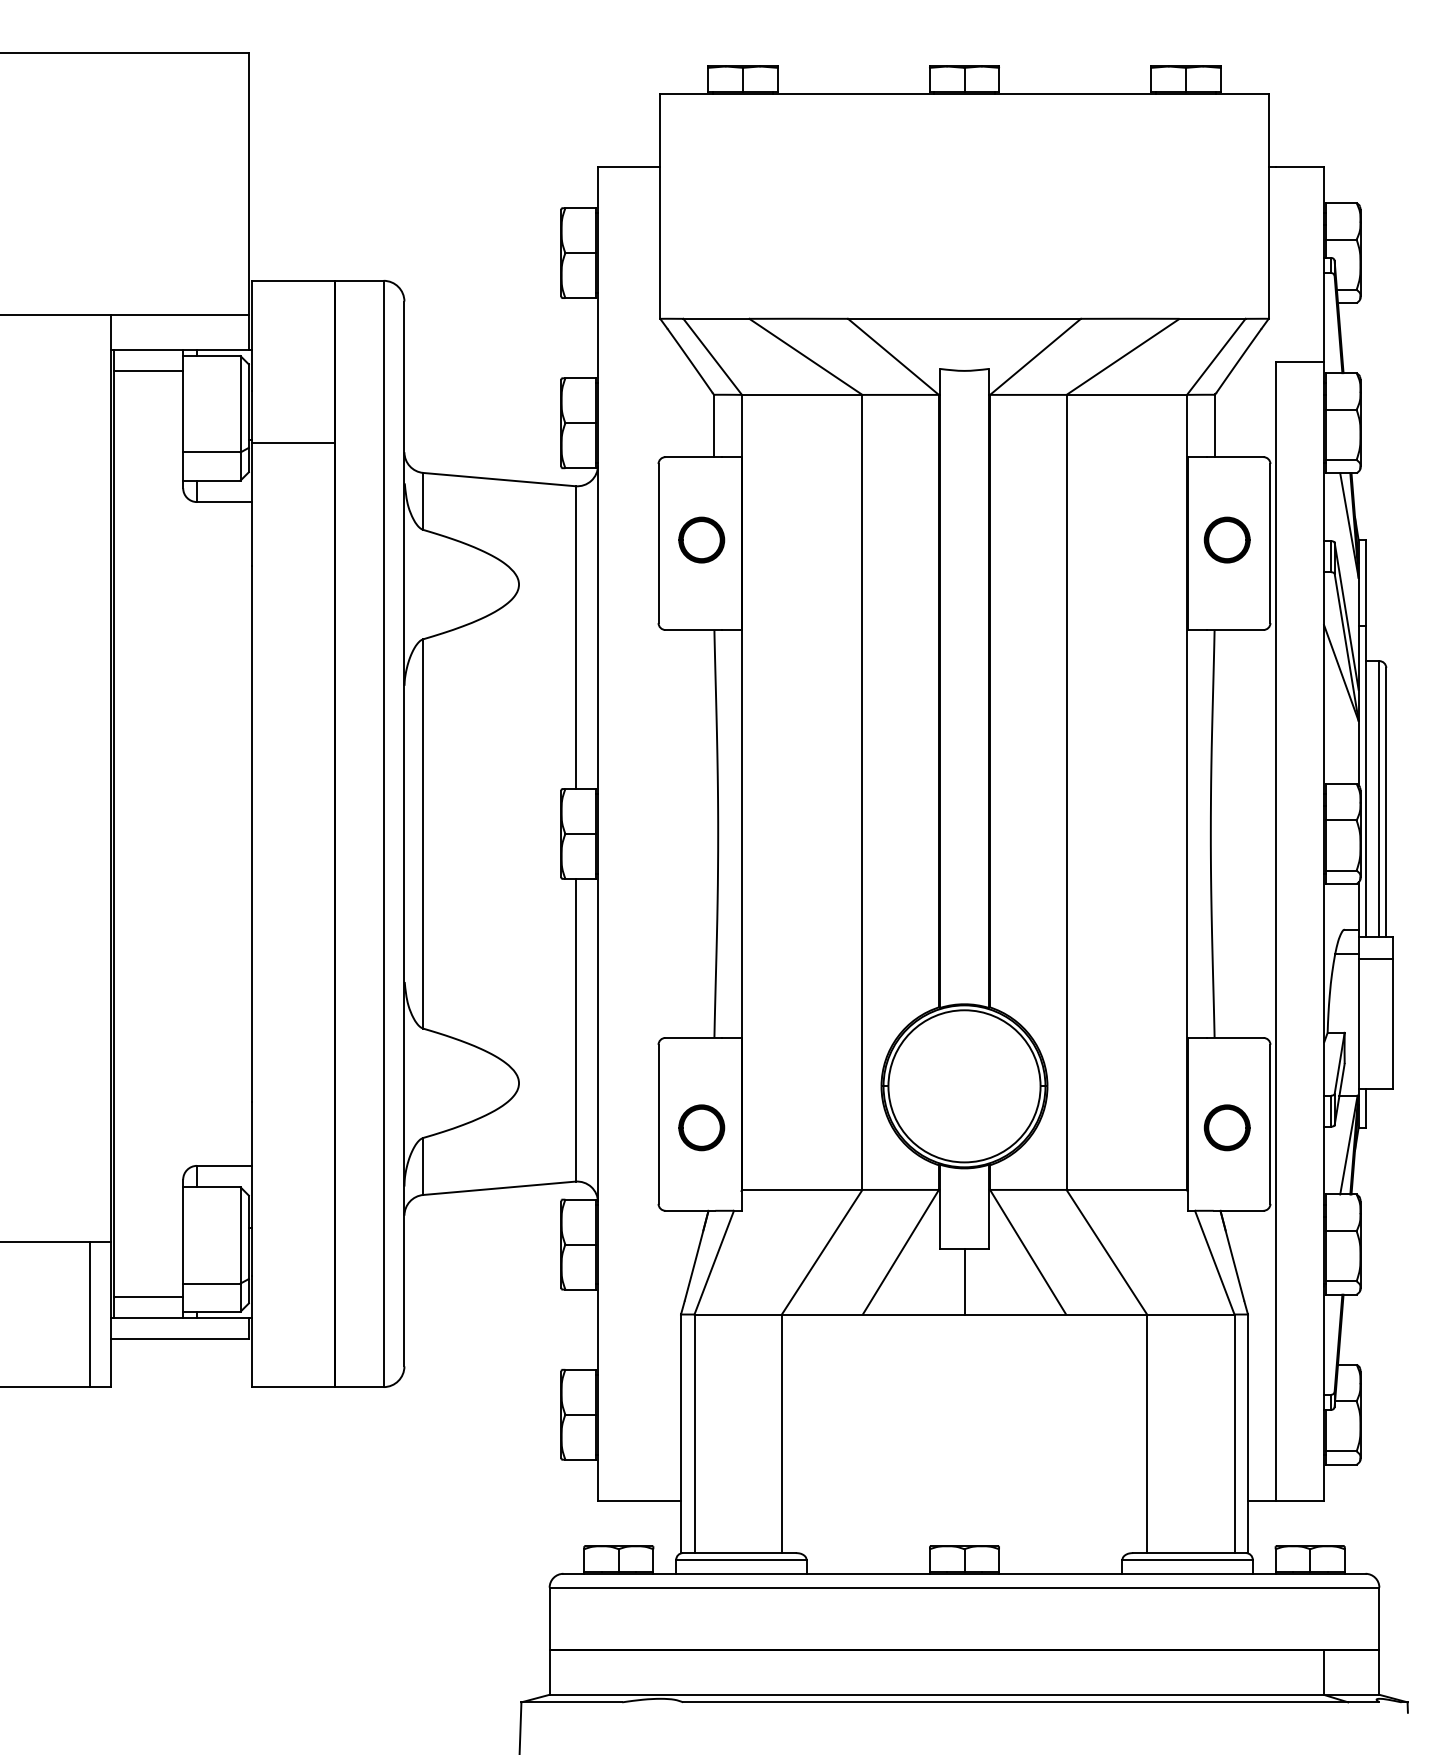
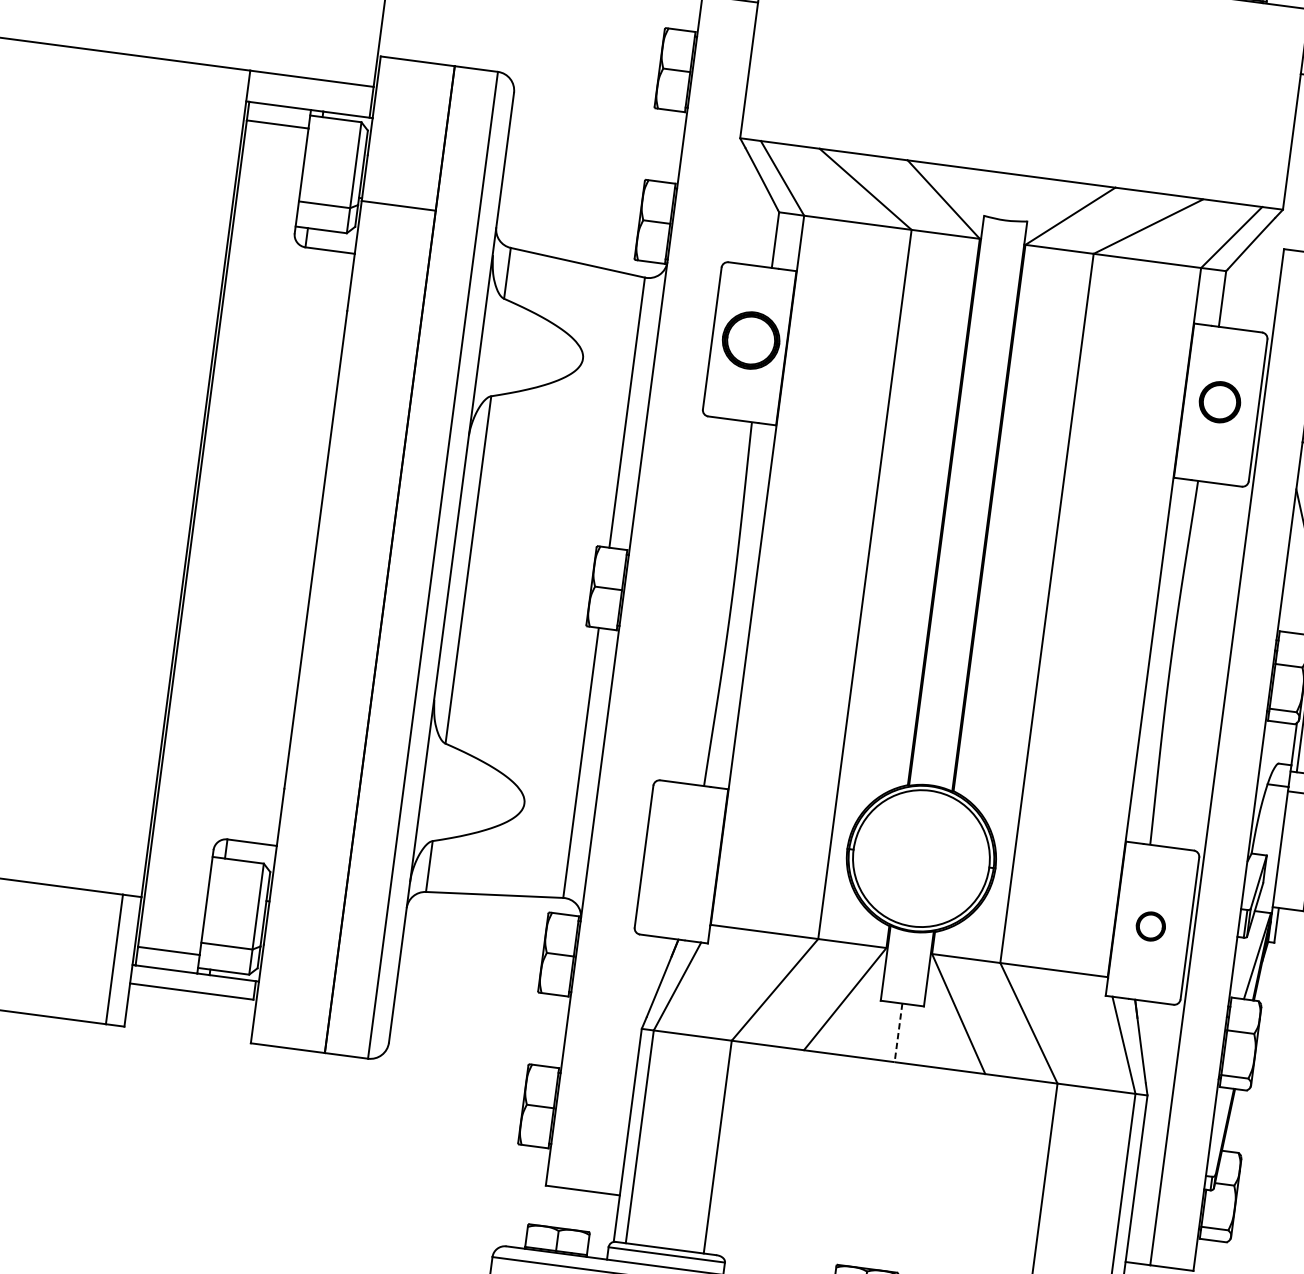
part: (701, 539) -> (751, 339), size x1.4
part: (701, 1127) -> (682, 864), removed
part: (1226, 1127) -> (1150, 926), size x0.7
line: (964, 1281) -> (898, 1032), solid -> dashed

